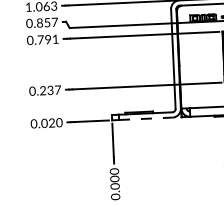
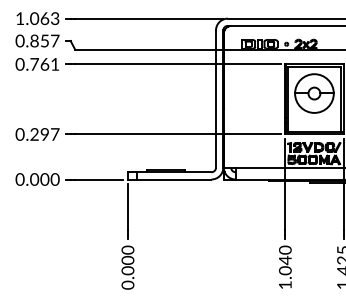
text: (47, 39) -> (44, 64), 0.791 -> 0.761
text: (50, 90) -> (44, 134), 0.237 -> 0.297
line: (145, 118) -> (174, 179), dashed -> solid
text: (51, 123) -> (44, 180), 0.020 -> 0.000

